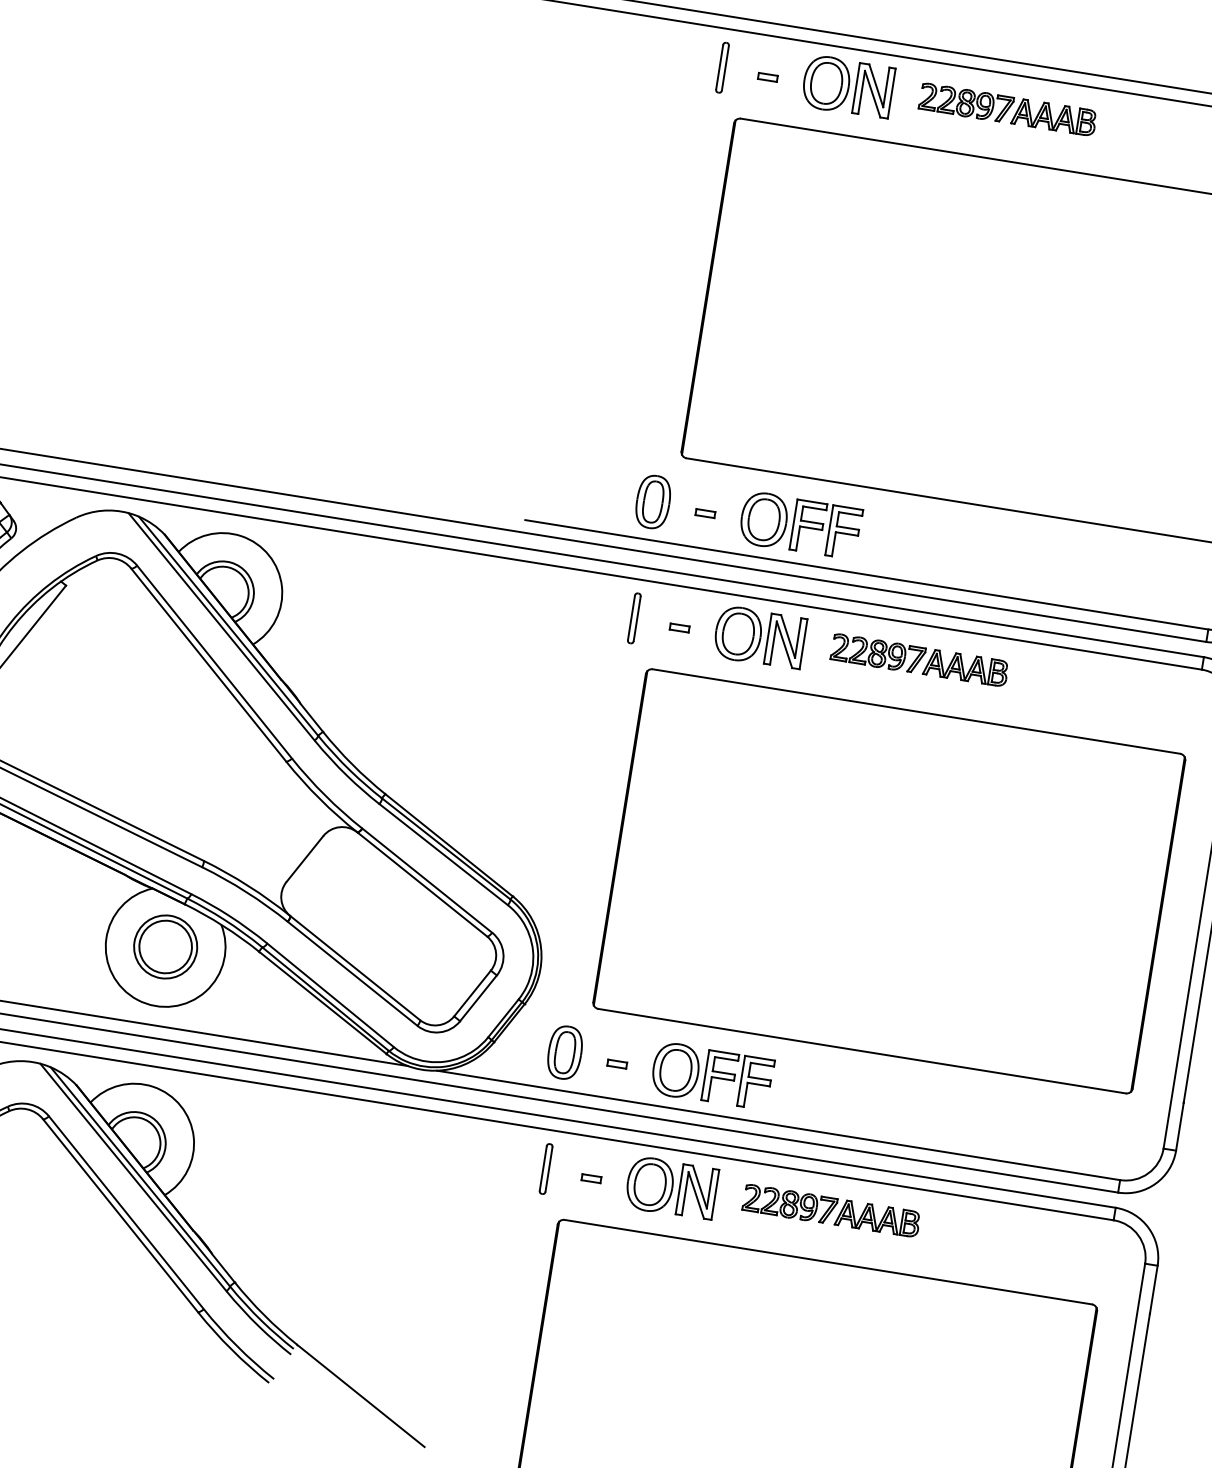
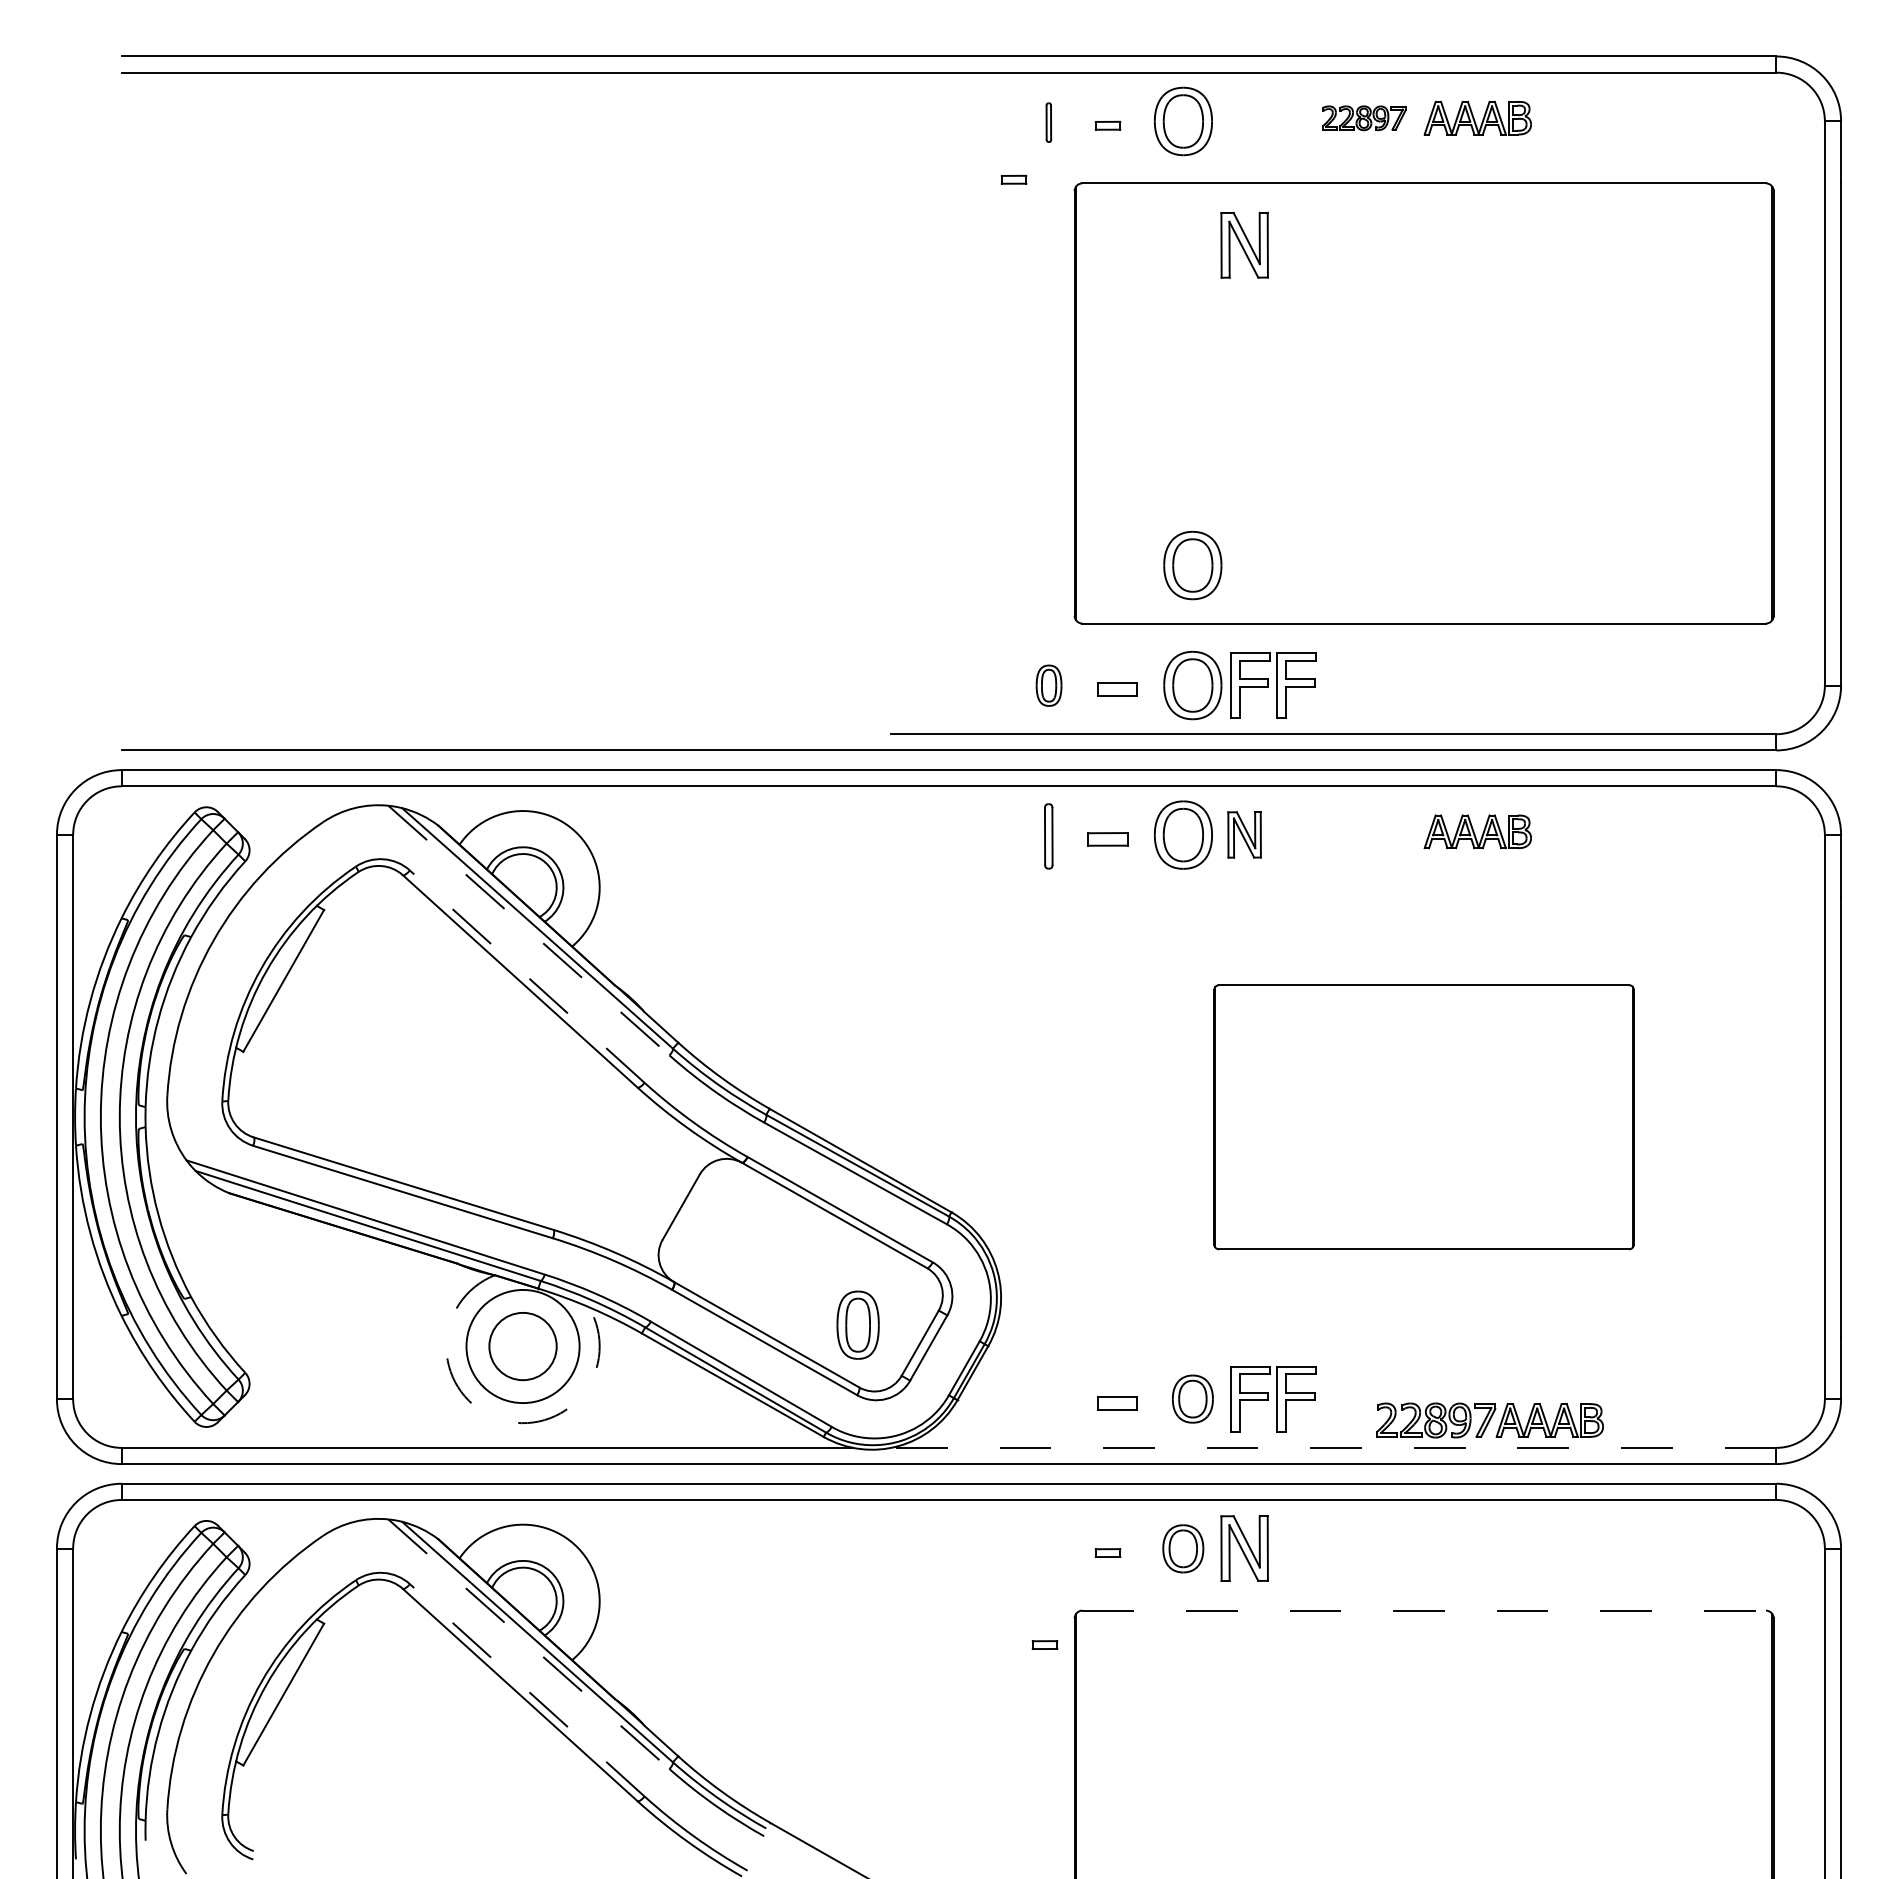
part: (722, 67) -> (1048, 122), size x0.6
part: (873, 90) -> (1244, 244), moved
part: (966, 103) -> (1364, 118), size x0.7
part: (688, 107) -> (1013, 179), added
part: (778, 427) -> (1192, 565), added
part: (652, 501) -> (1048, 685), size x0.6
part: (705, 513) -> (1117, 689), size x1.6
line: (222, 626) -> (529, 930), solid -> dashed
part: (679, 628) -> (1107, 839), size x1.6
part: (785, 641) -> (1244, 834), size x0.7
part: (878, 653) -> (1364, 831), removed
line: (214, 661) -> (526, 976), solid -> dashed
part: (888, 881) -> (1423, 1117), size x0.6
circle: (165, 946) -> (522, 1346), size x1.4
arc: (137, 1000) -> (498, 1419), solid -> dashed
part: (564, 1052) -> (857, 1324), moved
part: (617, 1063) -> (1117, 1402), size x1.6
part: (675, 1069) -> (1192, 1398), size x0.7
line: (778, 1125) -> (1333, 1447), solid -> dashed
part: (546, 1168) -> (1048, 1549), removed
line: (133, 1177) -> (529, 1644), solid -> dashed
part: (649, 1184) -> (1182, 1548), size x0.7
part: (831, 1211) -> (1489, 1420), moved
line: (125, 1212) -> (526, 1690), solid -> dashed
part: (531, 1241) -> (1044, 1644), added
line: (828, 1262) -> (1424, 1610), solid -> dashed

